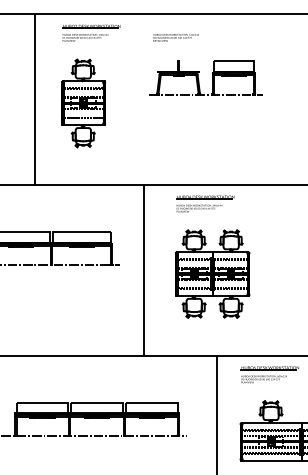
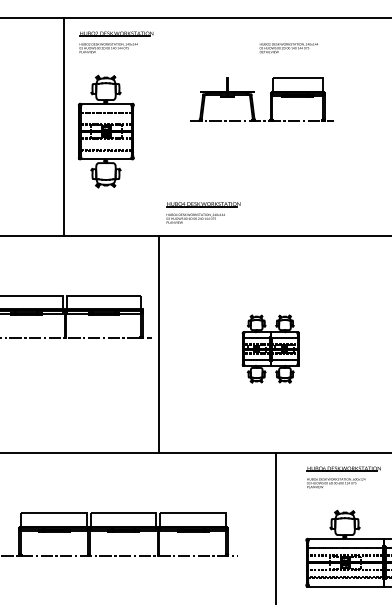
text: (175, 38) -> (288, 48), moved
line: (35, 99) -> (63, 126), moved
part: (205, 203) -> (203, 212), moved
line: (144, 270) -> (159, 344), moved
part: (212, 273) -> (270, 348), size x0.6

